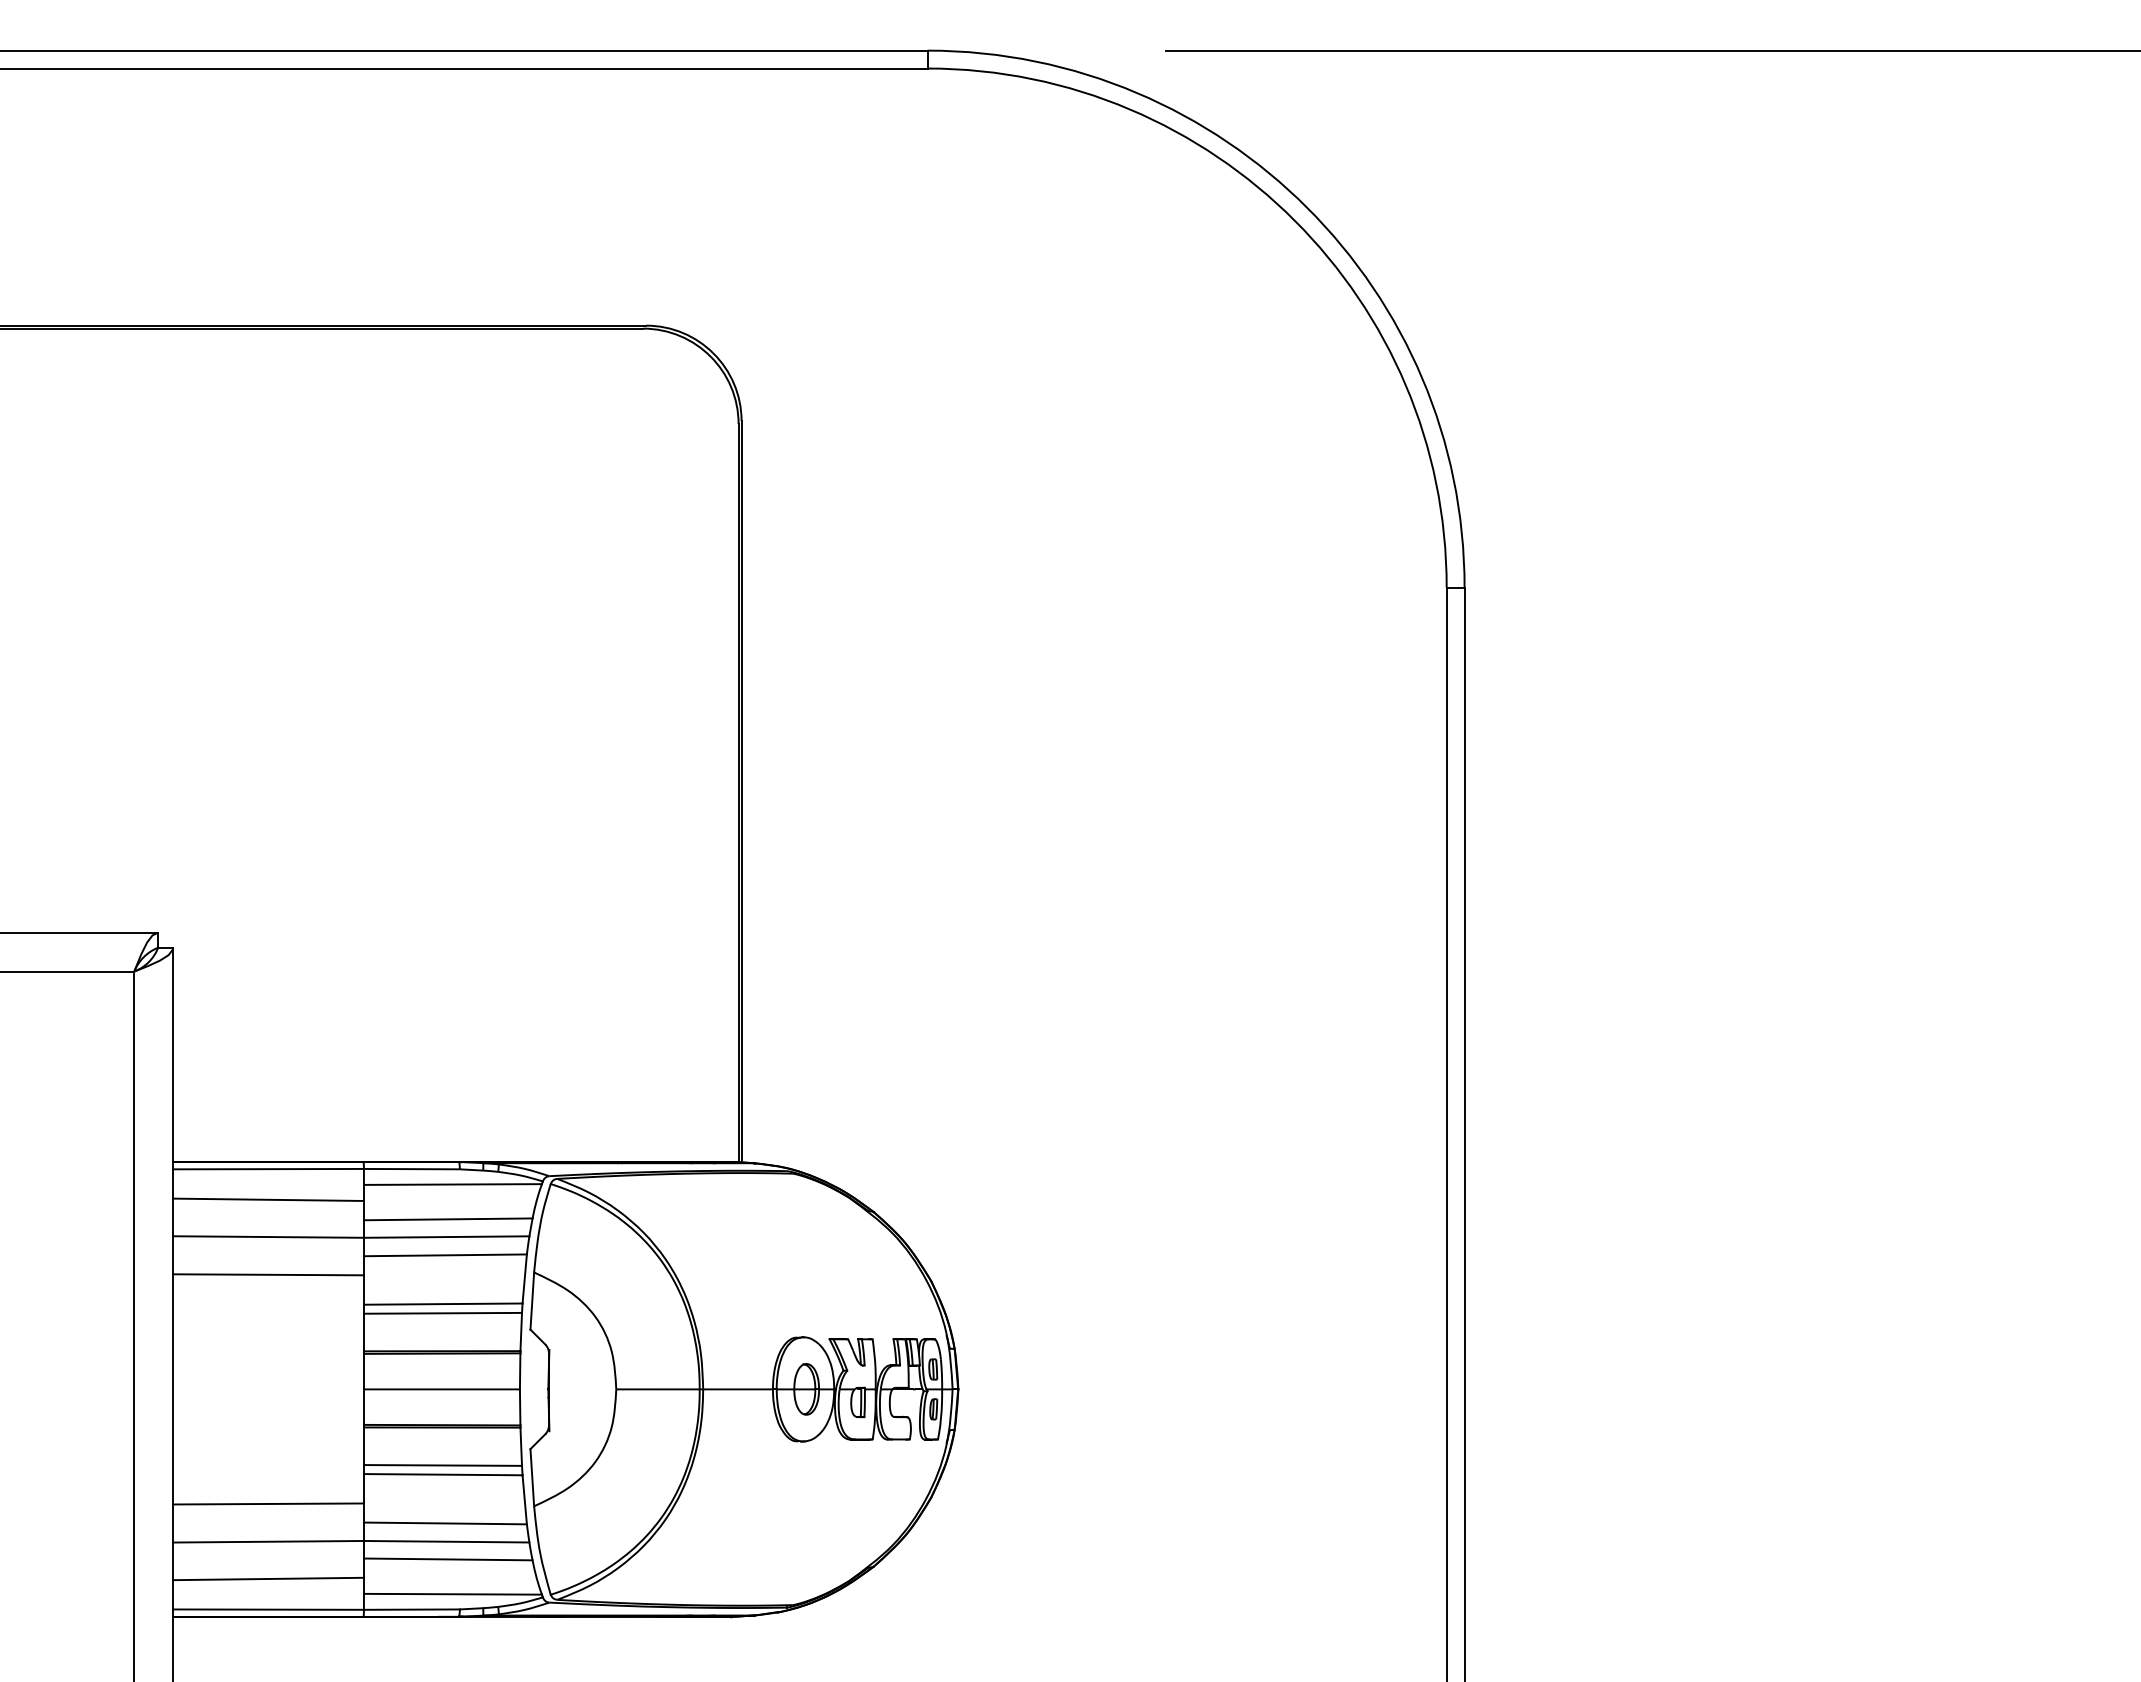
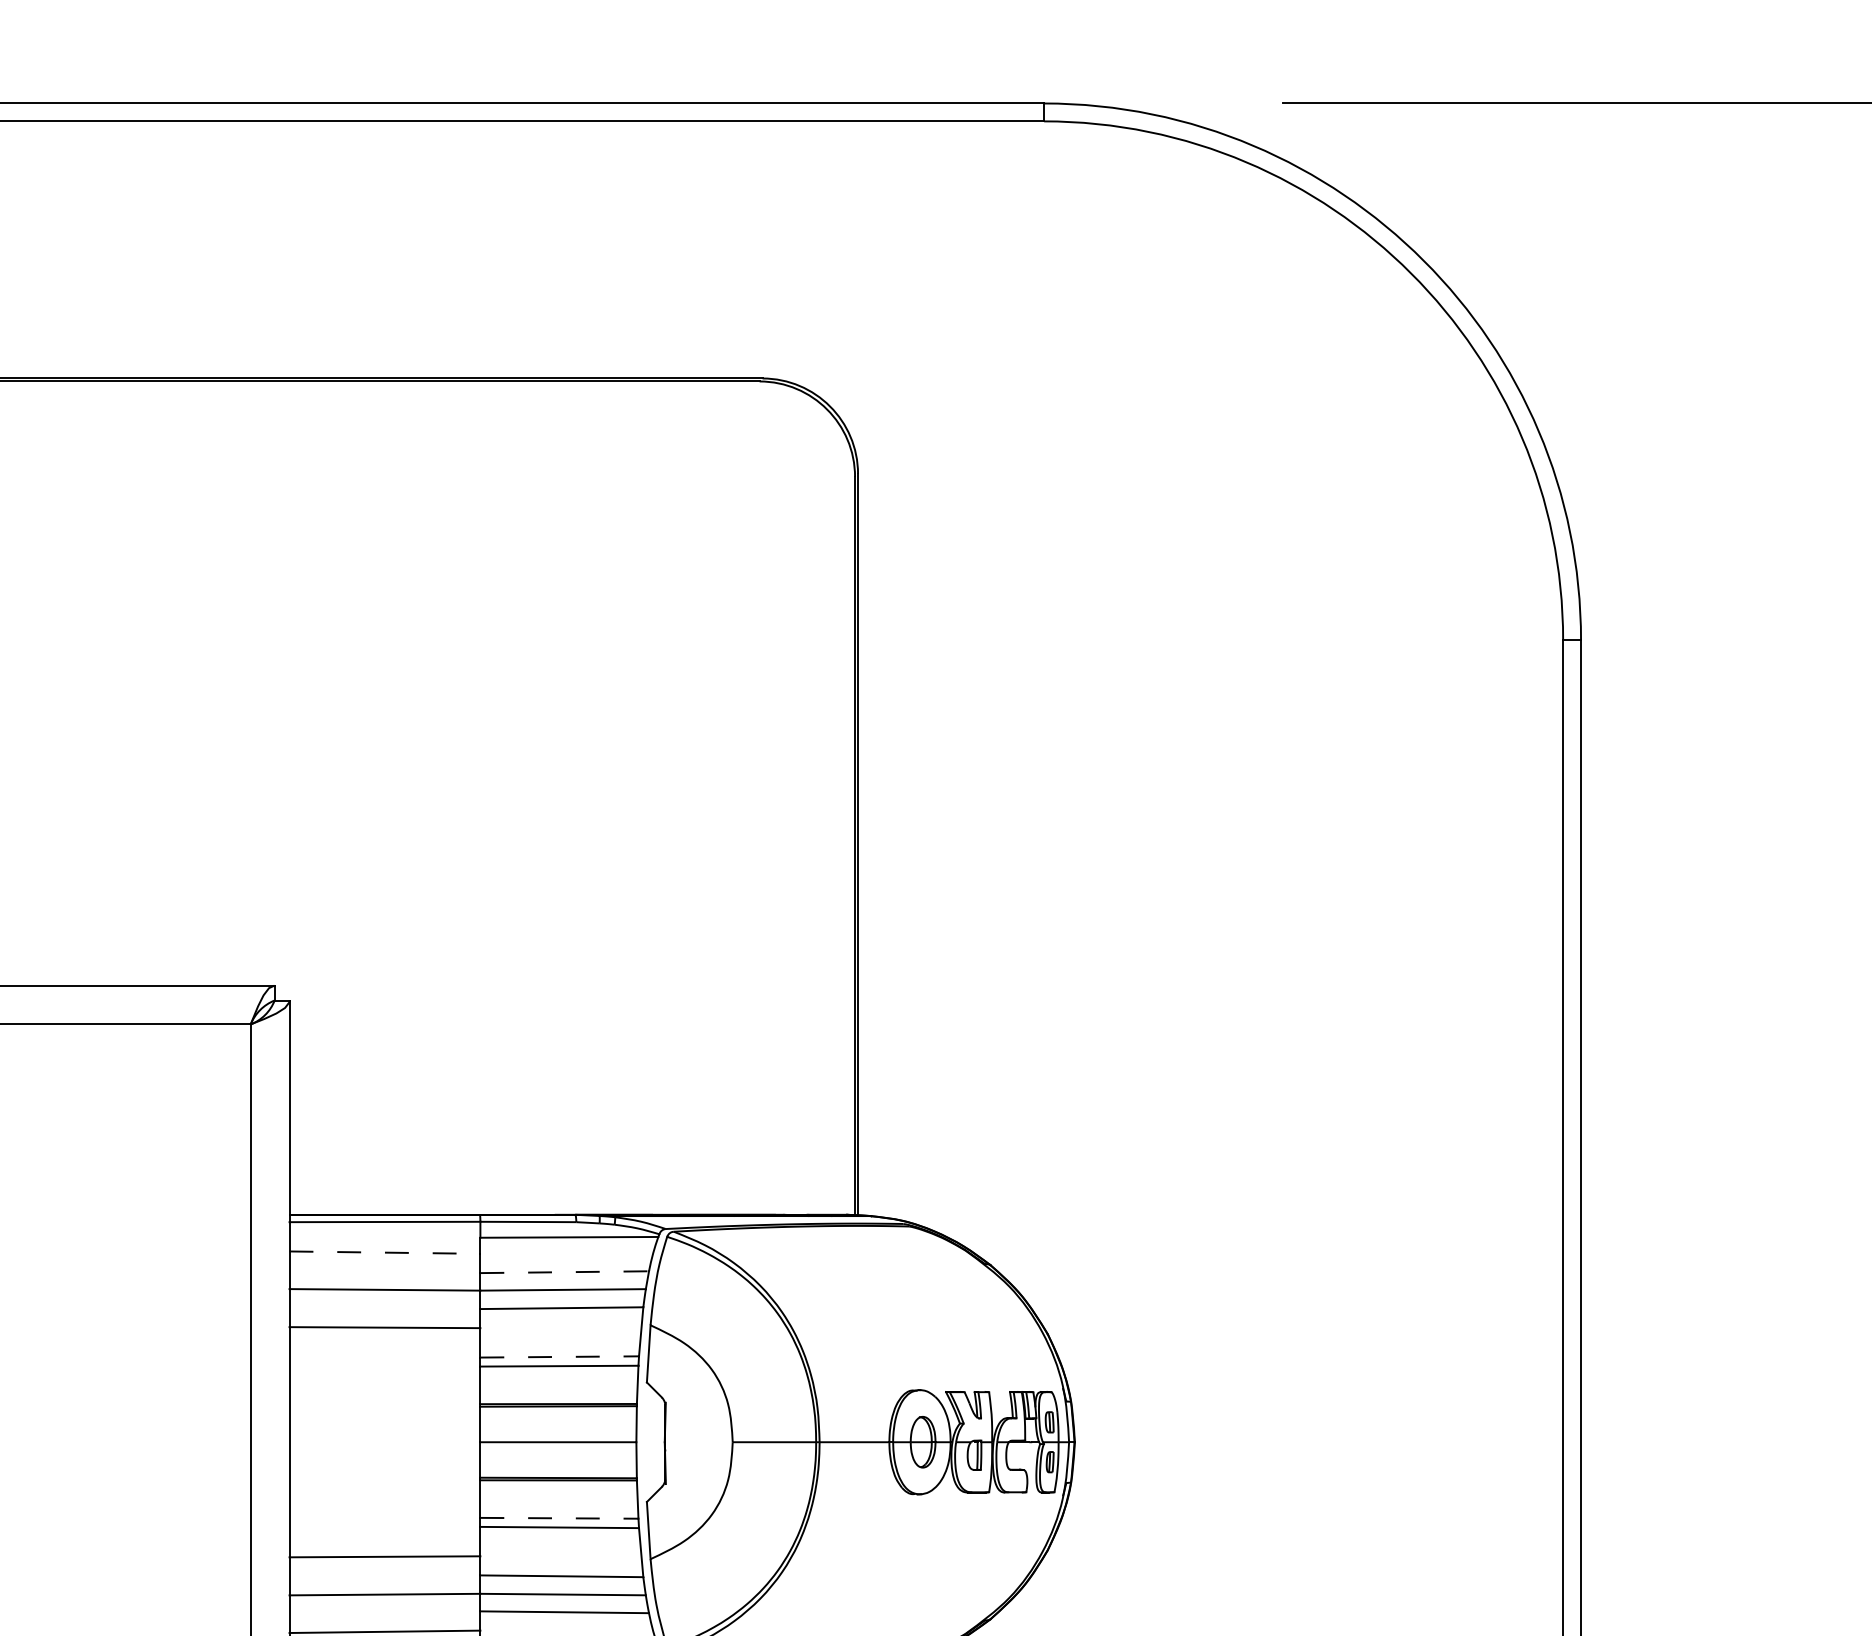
line: (269, 1199) -> (385, 1252), solid -> dashed
line: (448, 1219) -> (564, 1272), solid -> dashed
line: (443, 1304) -> (559, 1357), solid -> dashed
line: (443, 1465) -> (559, 1518), solid -> dashed

